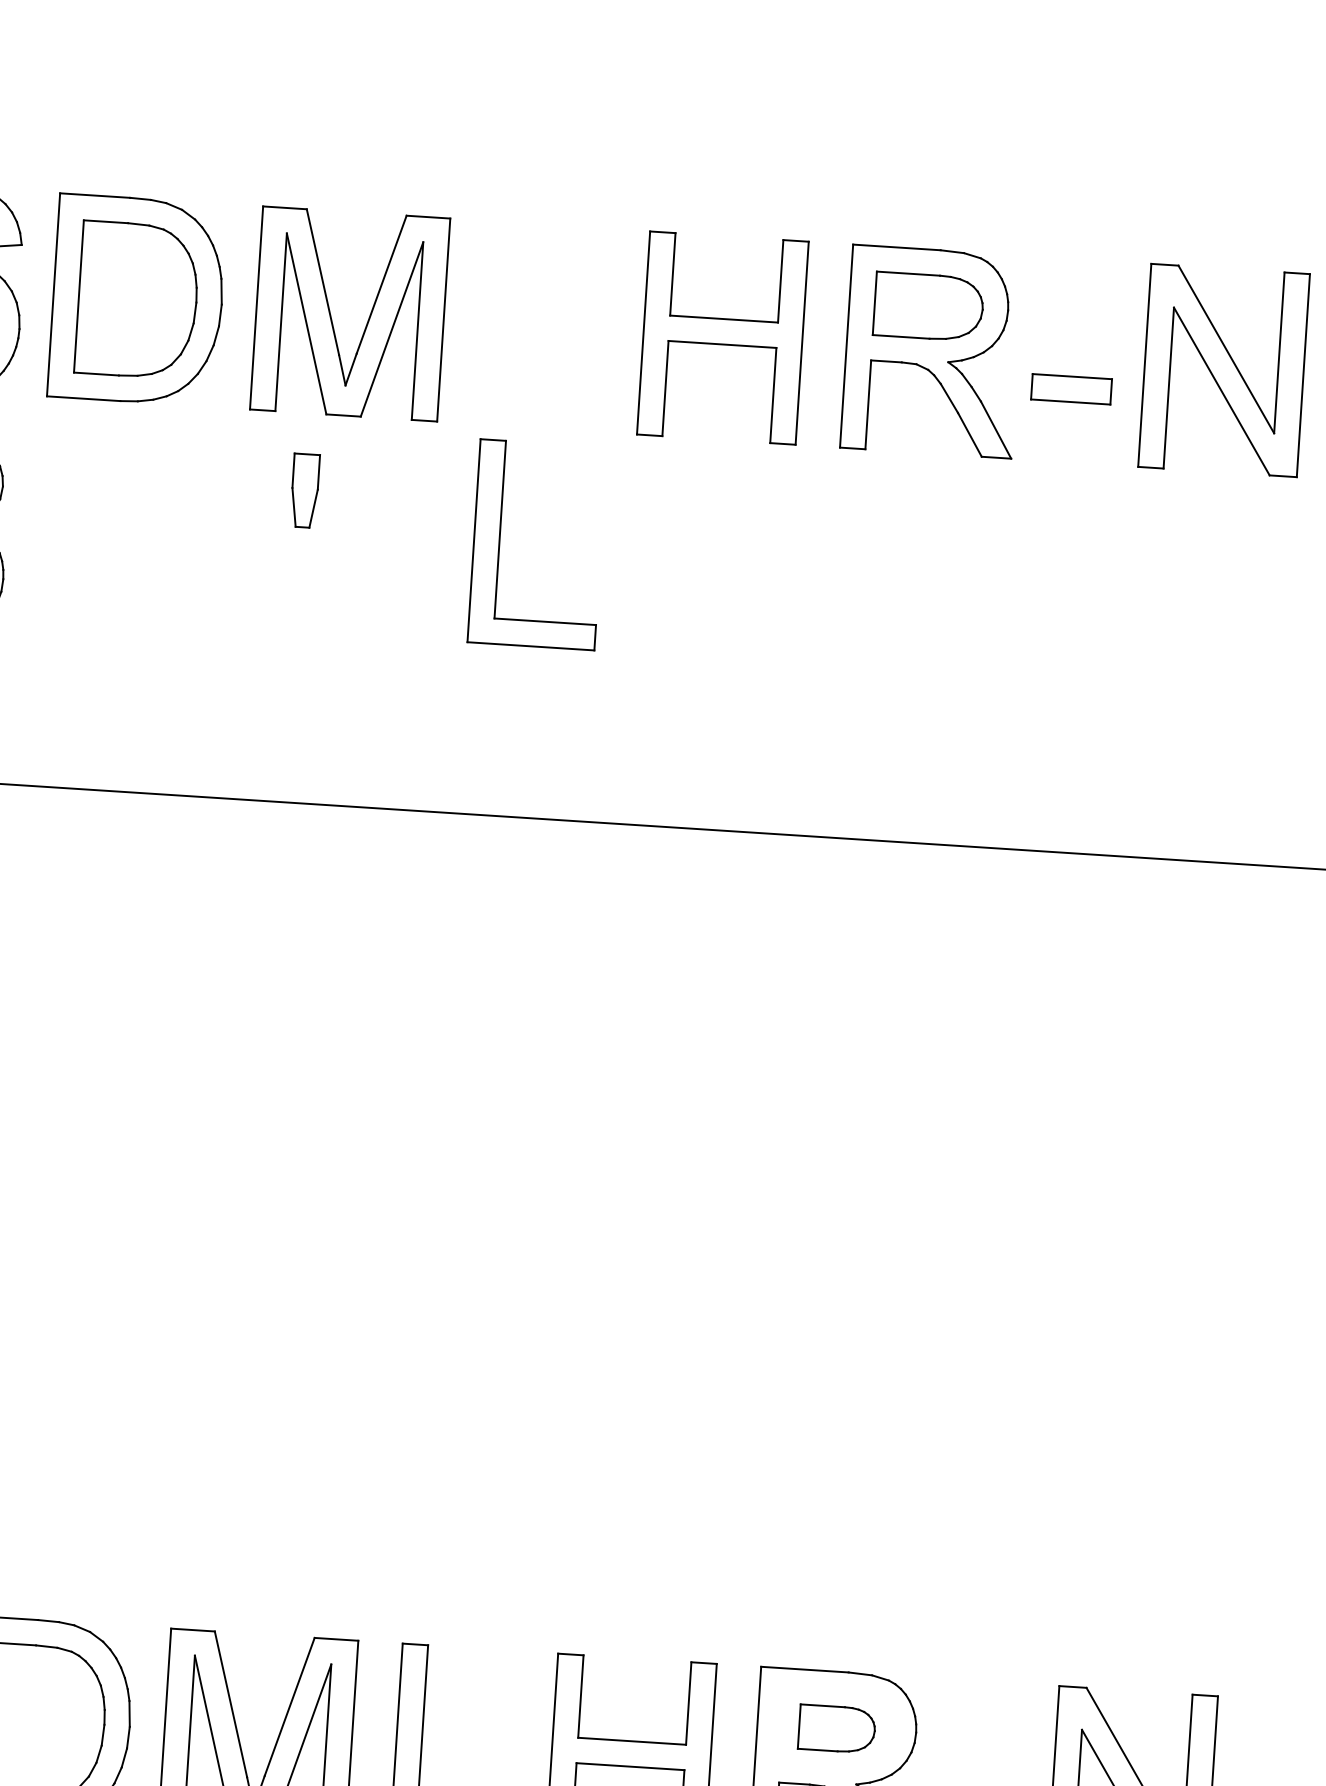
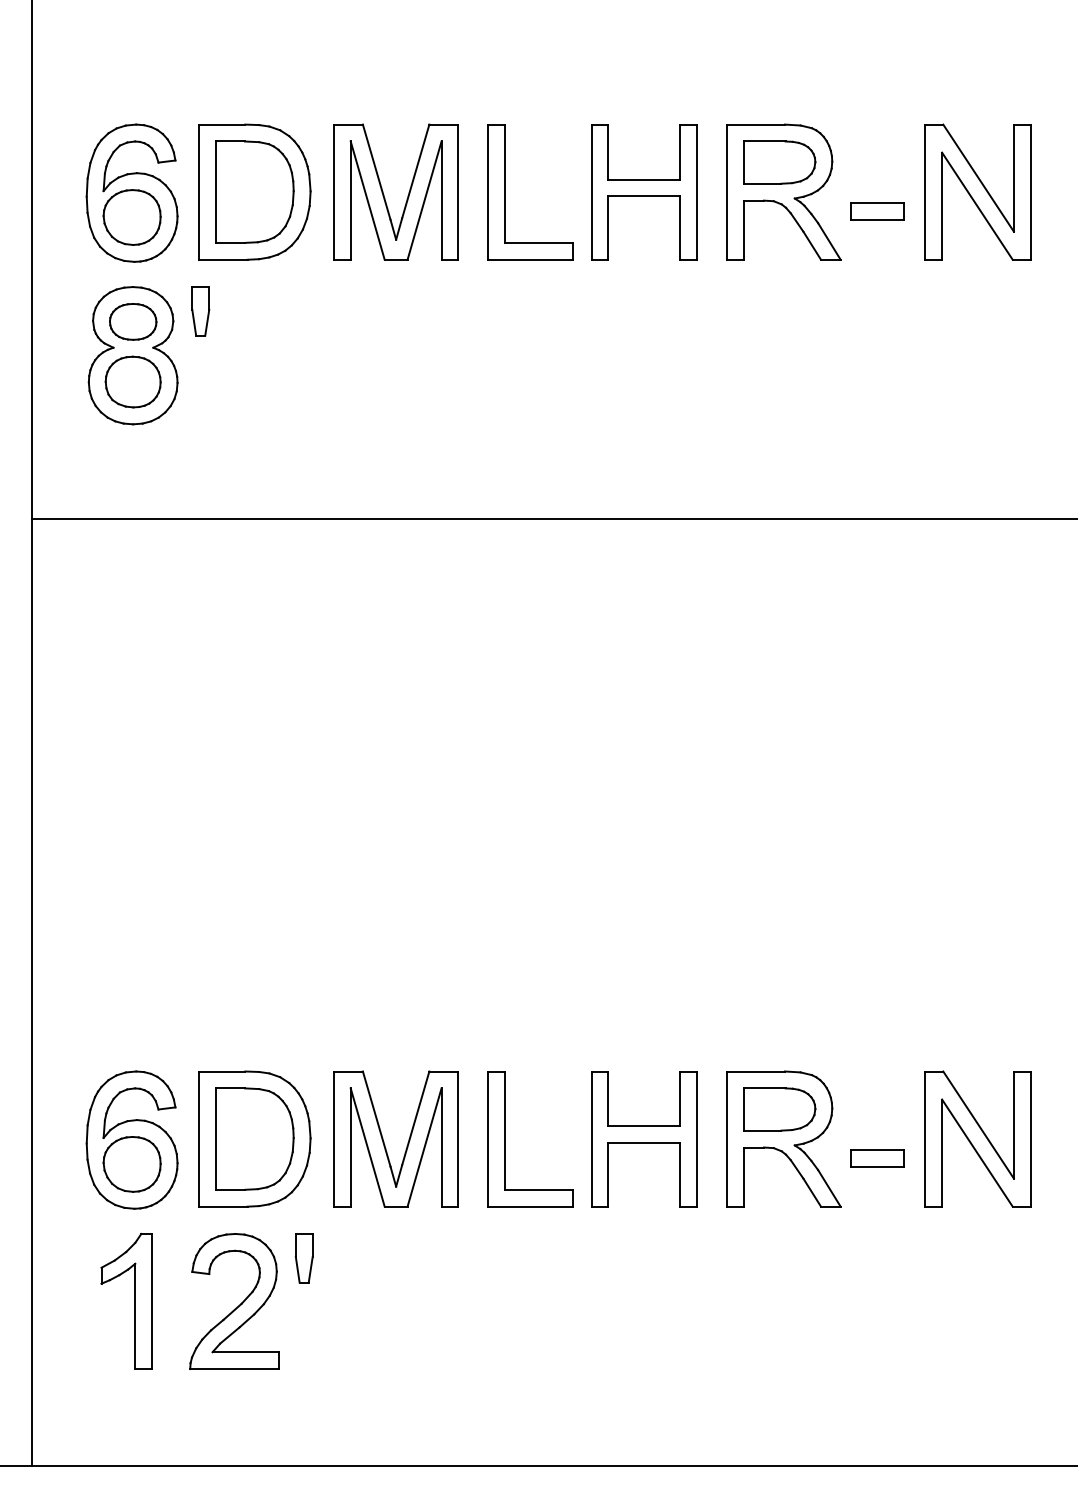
part: (304, 491) -> (200, 311), moved
part: (500, 542) -> (505, 192), moved
part: (836, 1729) -> (779, 1109), size x1.43

